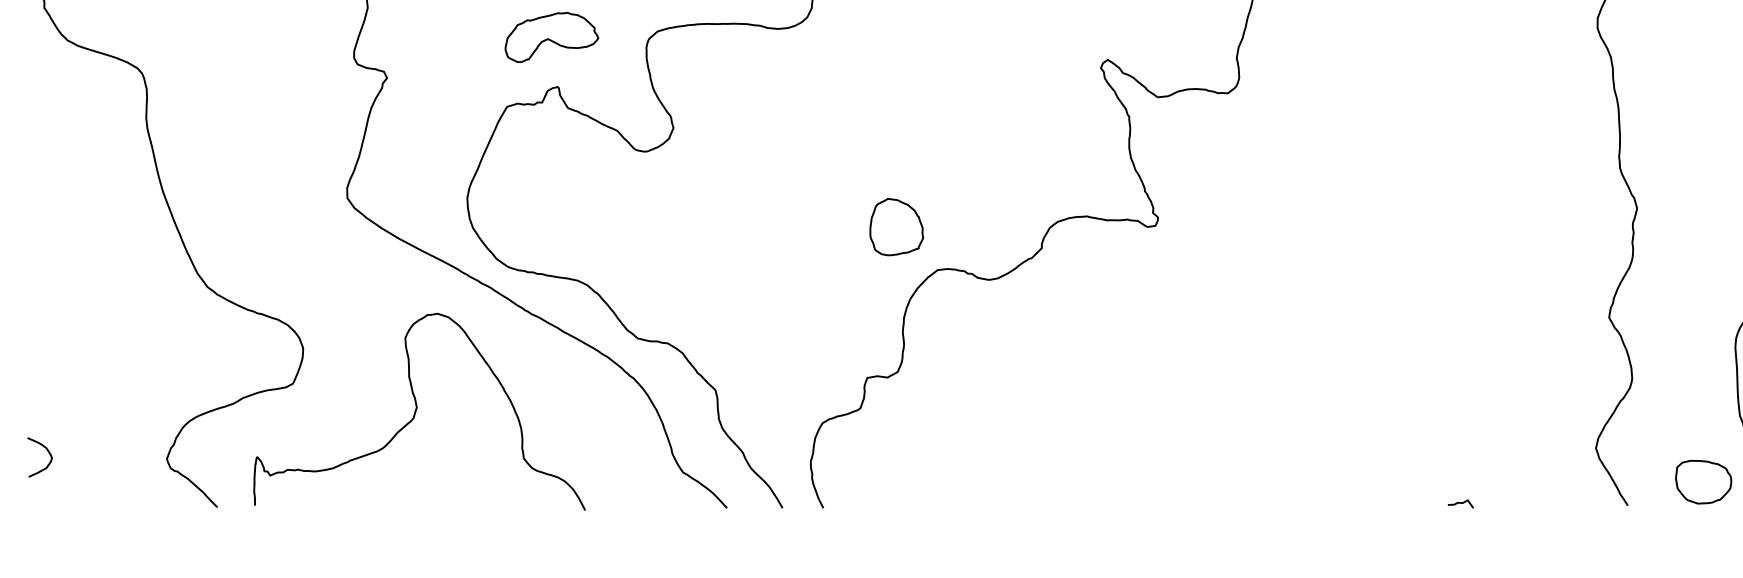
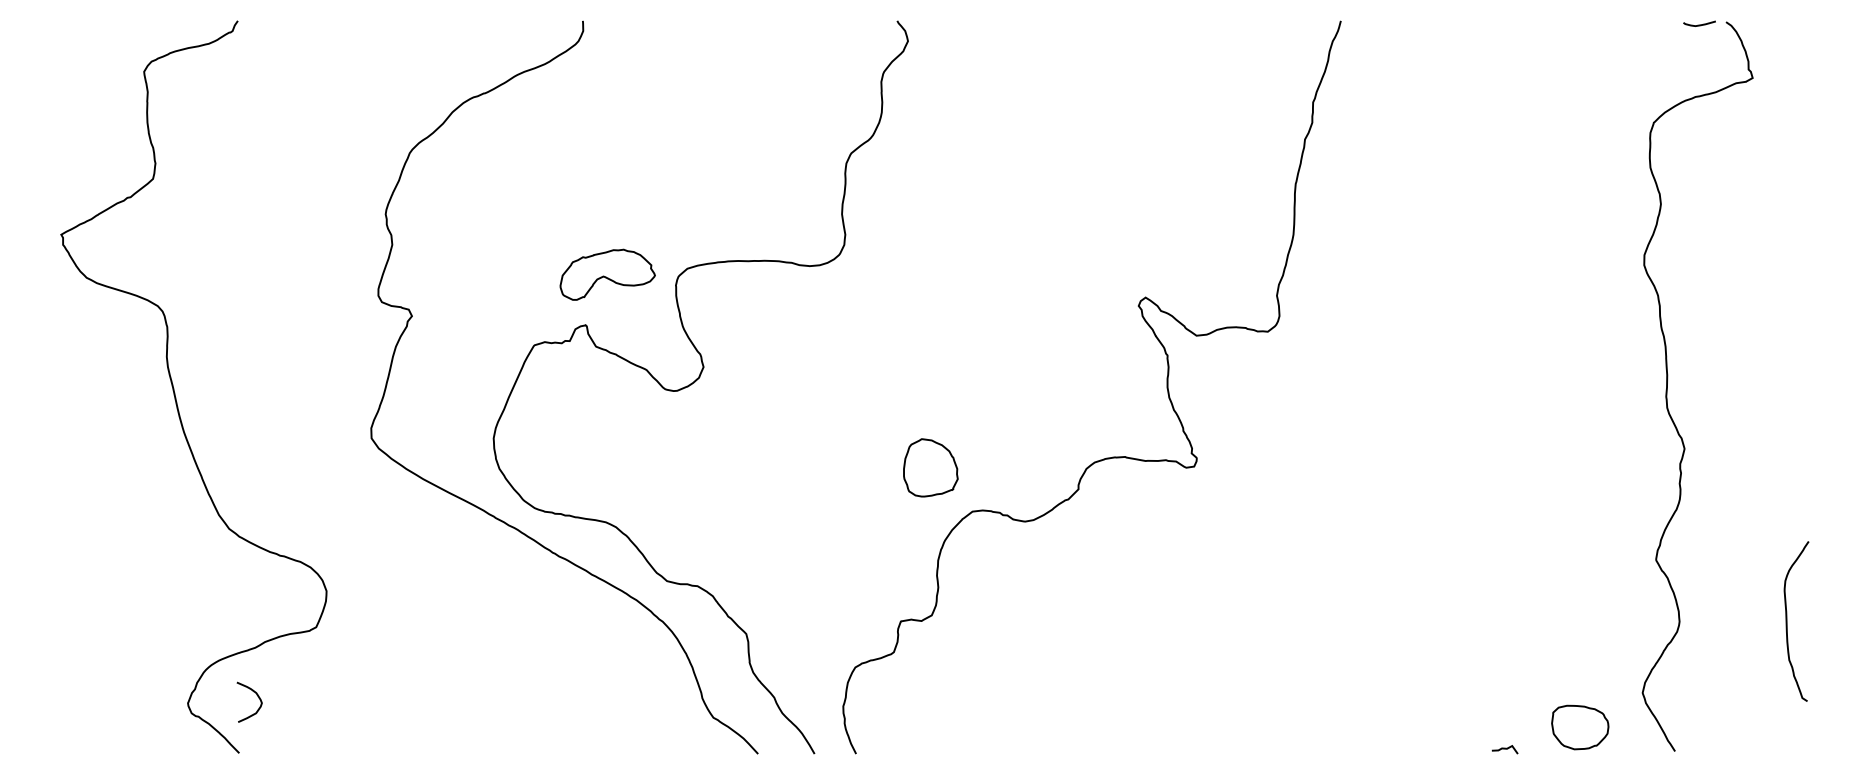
part: (551, 37) -> (607, 274), moved
curve: (417, 410) -> (442, 654), removed
curve: (46, 450) -> (256, 695), moved
part: (1703, 482) -> (1580, 727), moved

